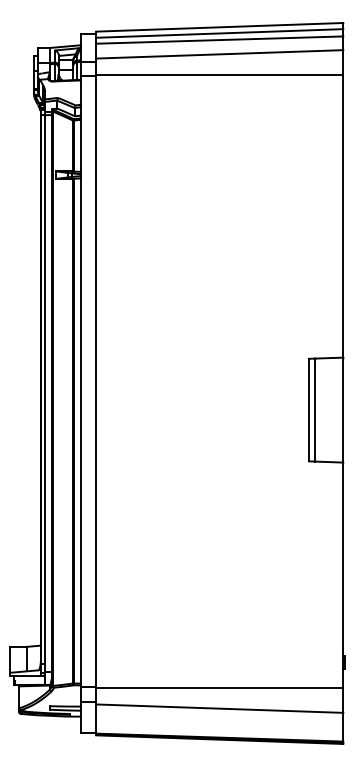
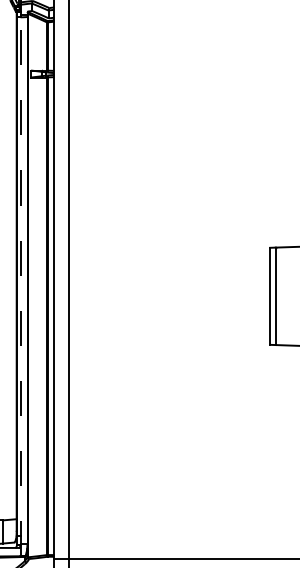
line: (45, 399) -> (20, 286), solid -> dashed

